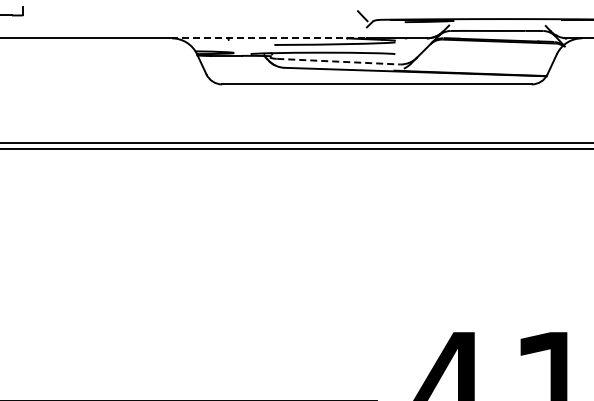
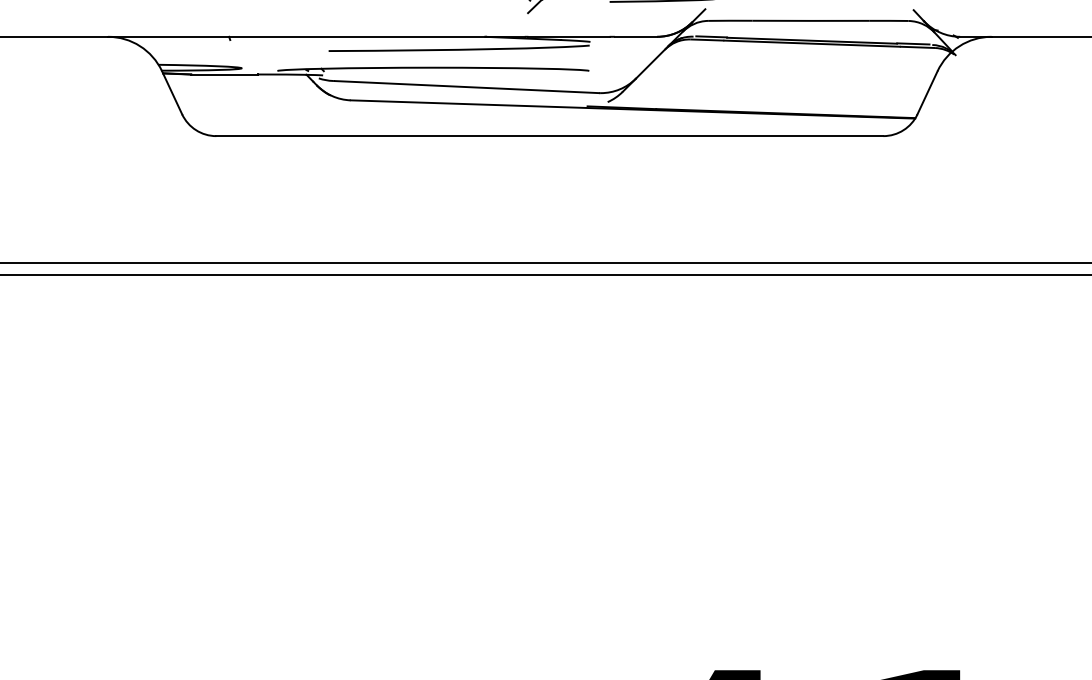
line: (268, 38) -> (315, 37), dashed -> solid
line: (339, 61) -> (469, 86), dashed -> solid

